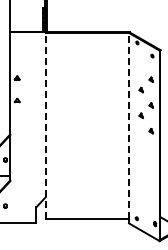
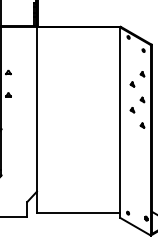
line: (46, 125) -> (37, 119), dashed -> solid
line: (129, 125) -> (120, 119), dashed -> solid

